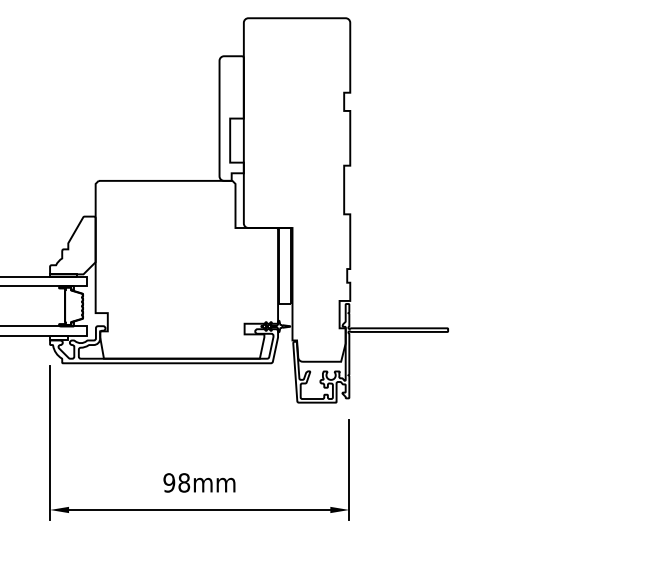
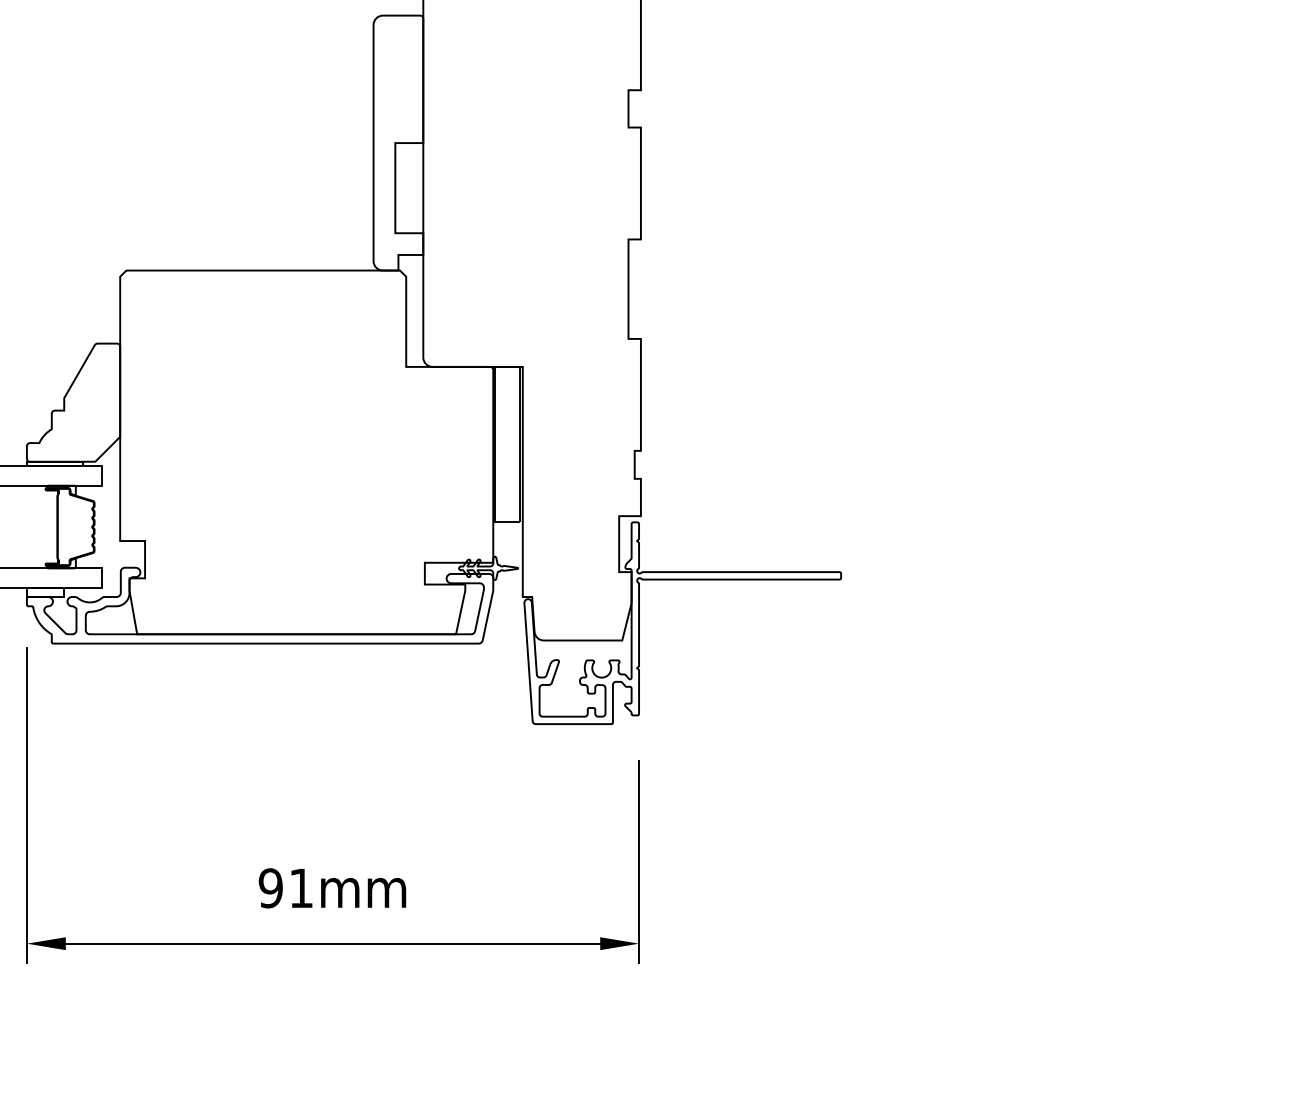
text: (184, 482) -> (301, 887), 98mm -> 91mm

